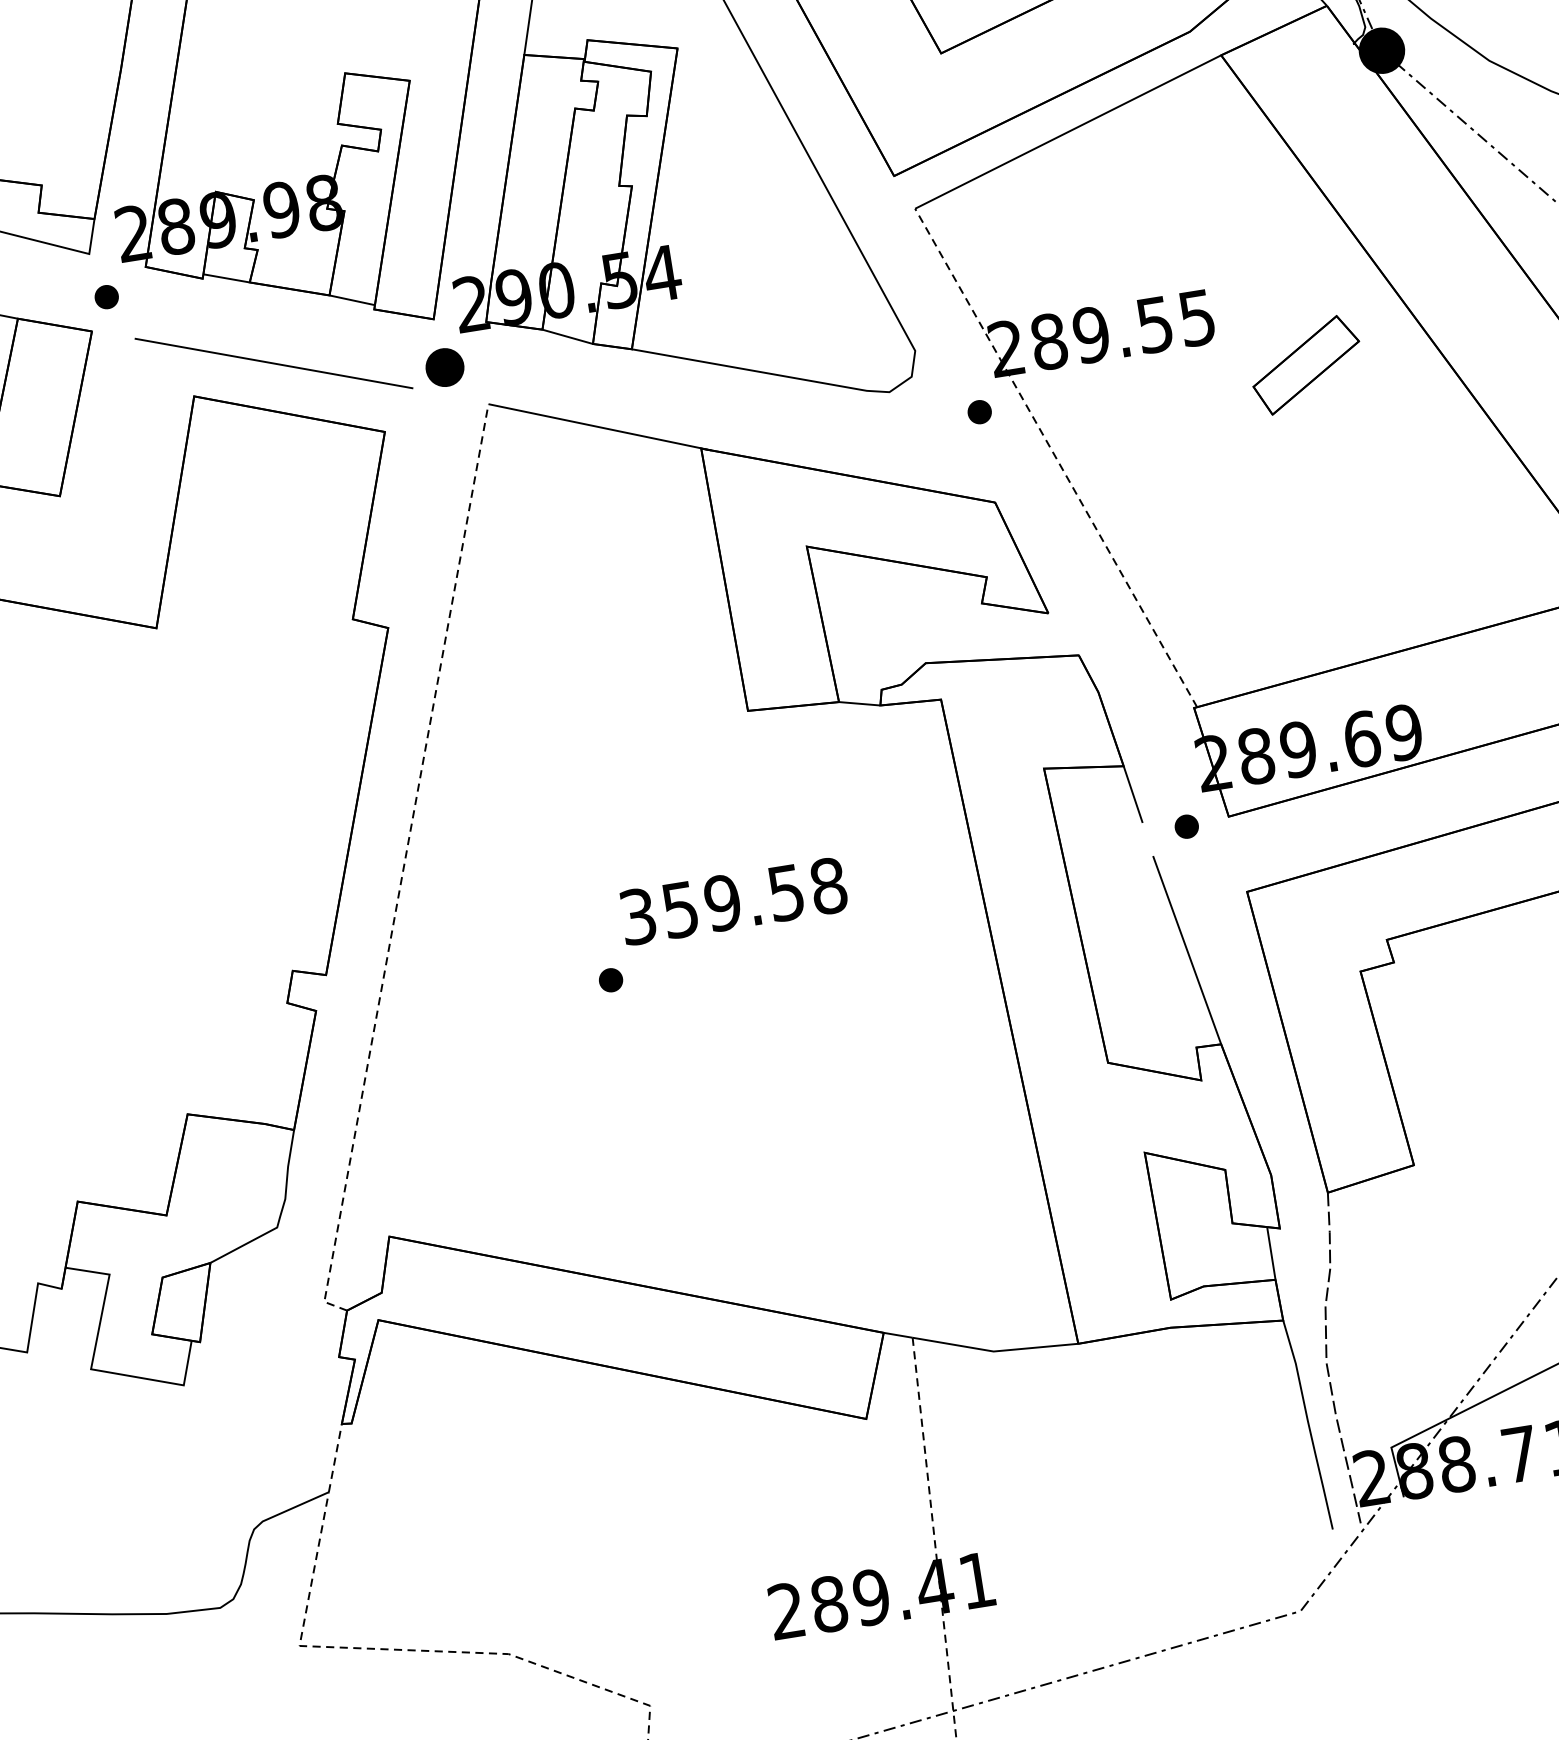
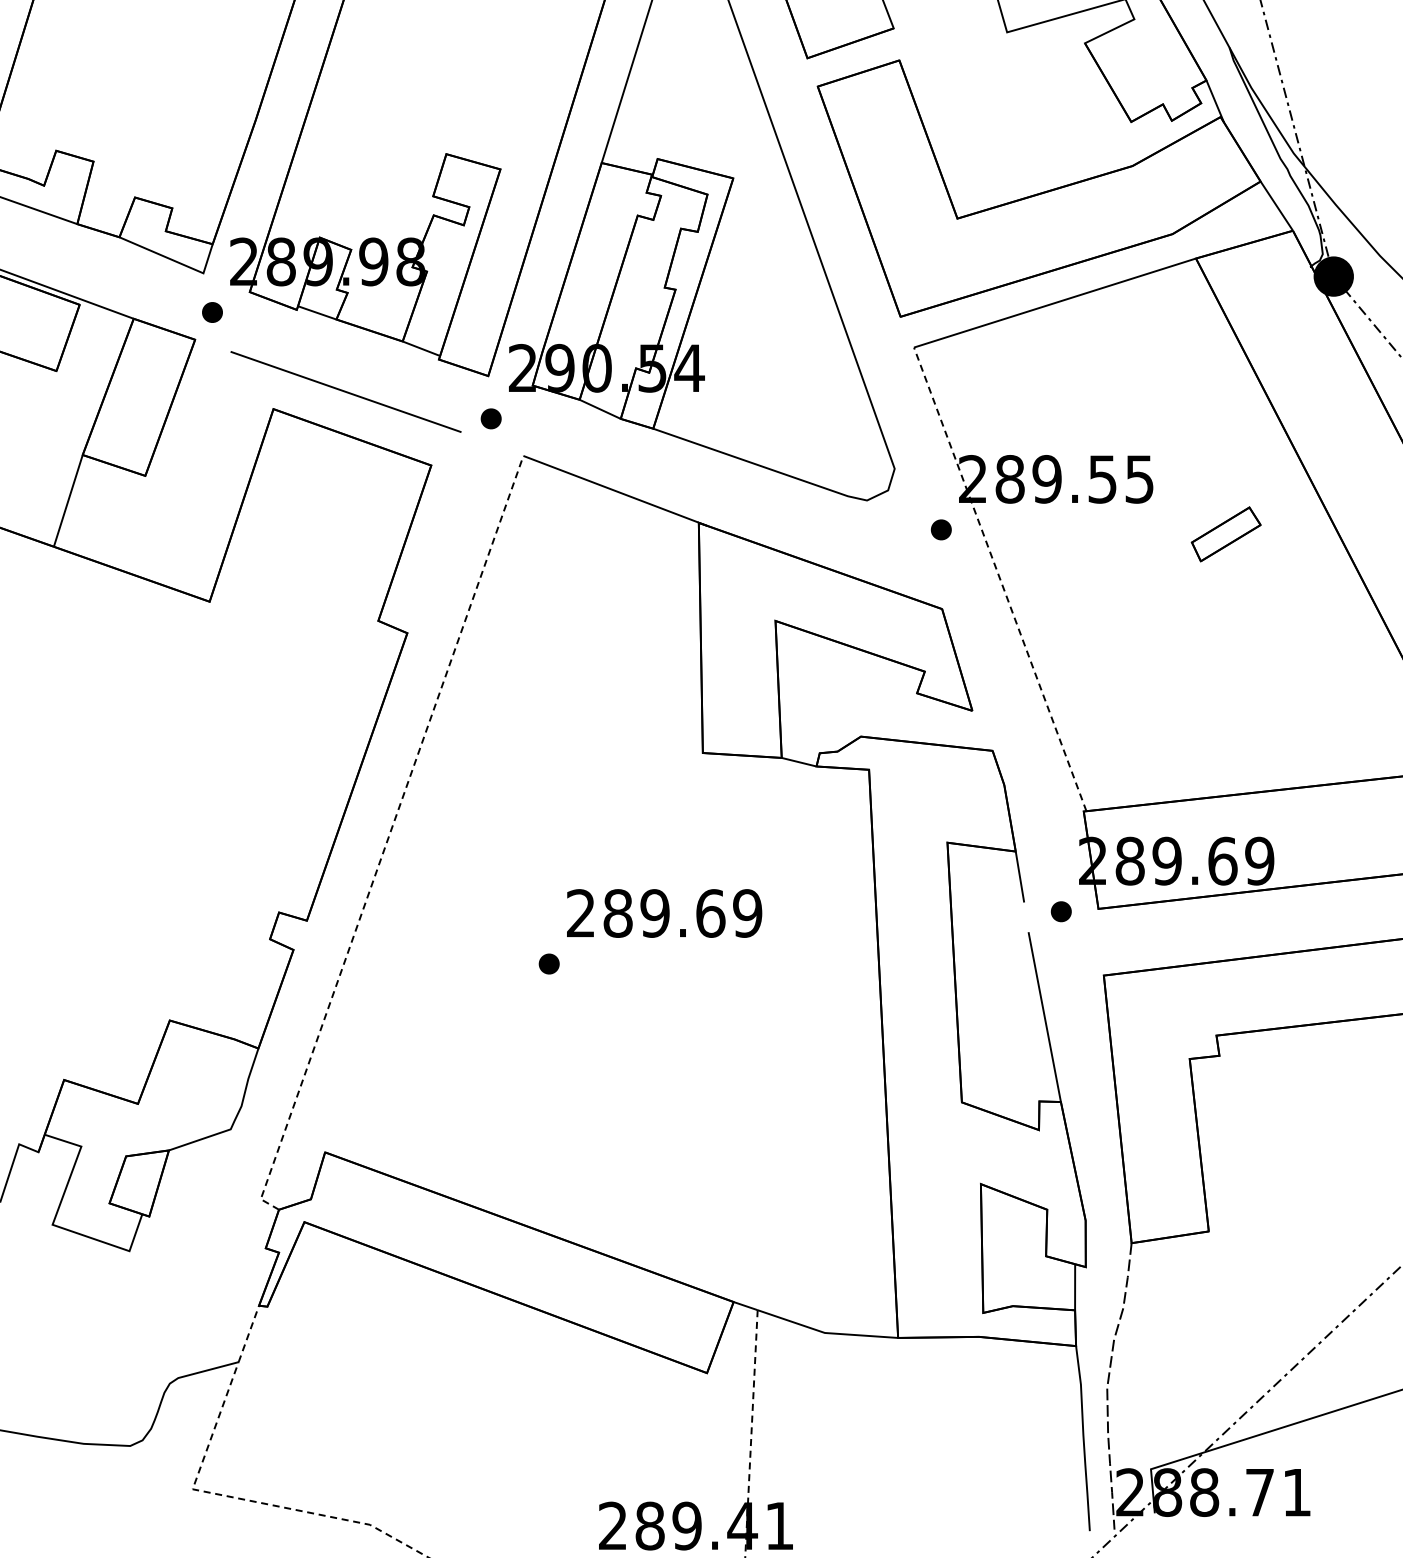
part: (1305, 365) -> (1225, 534), size x0.71
part: (443, 367) -> (490, 418), size x0.62
text: (733, 901) -> (664, 913), 359.58 -> 289.69

